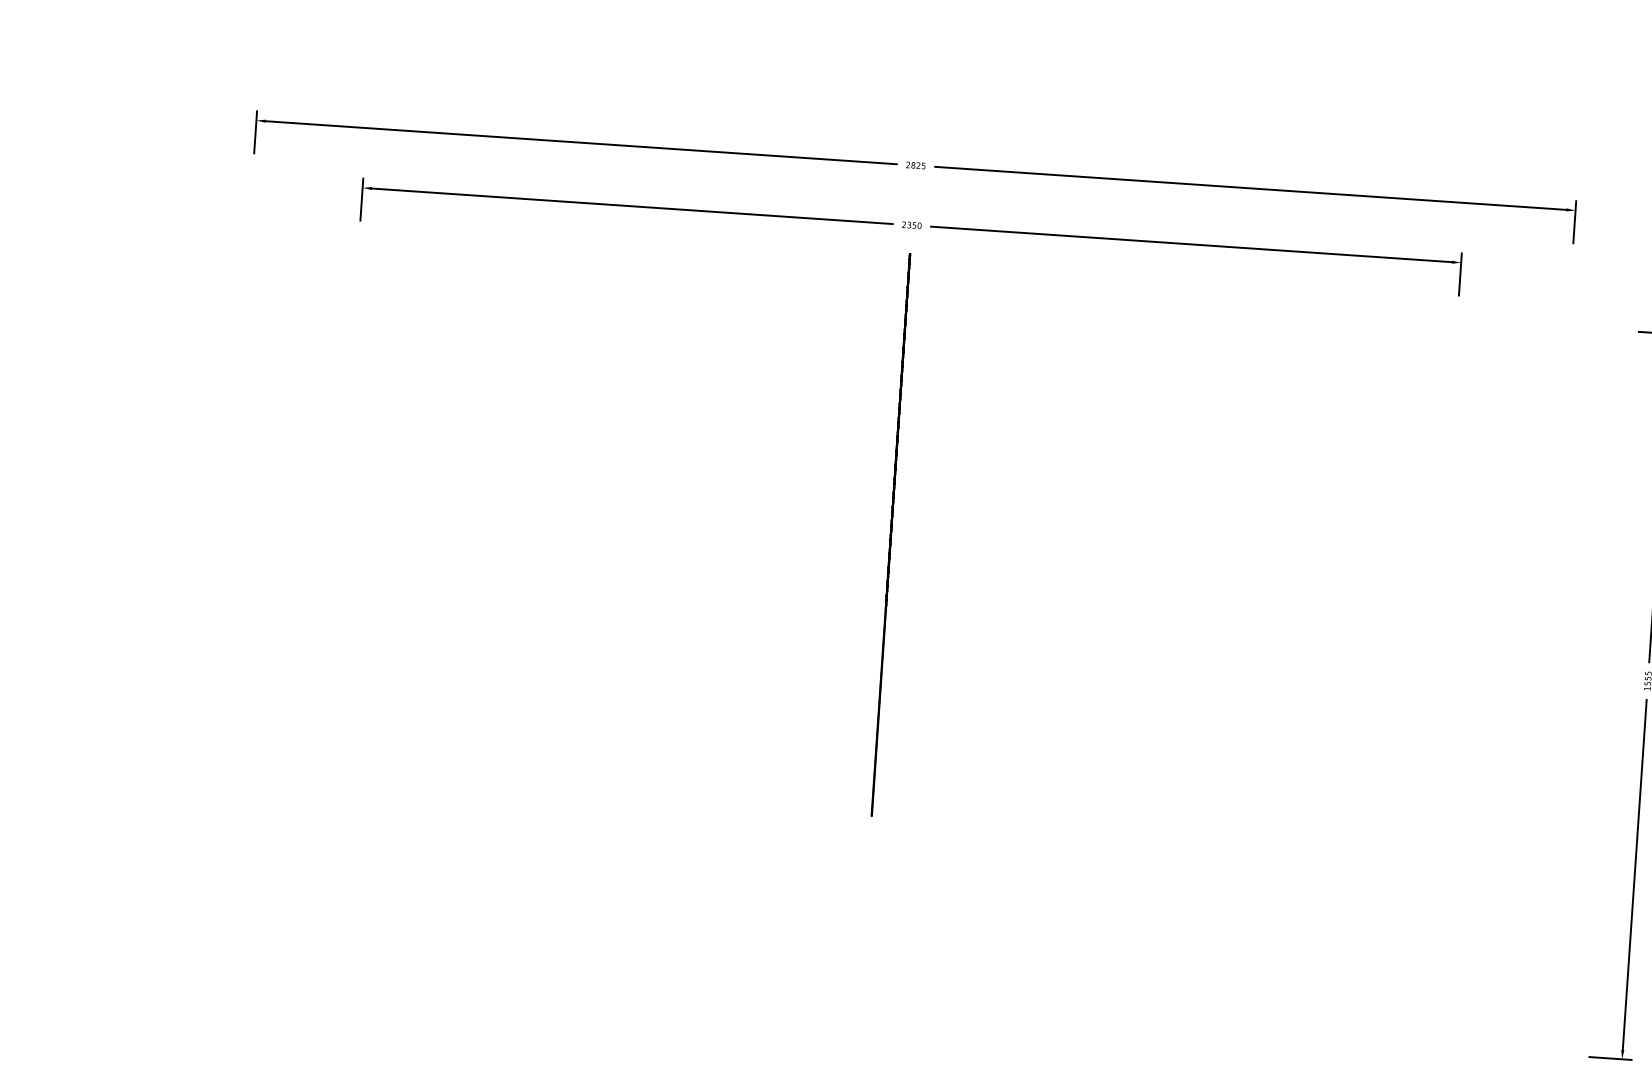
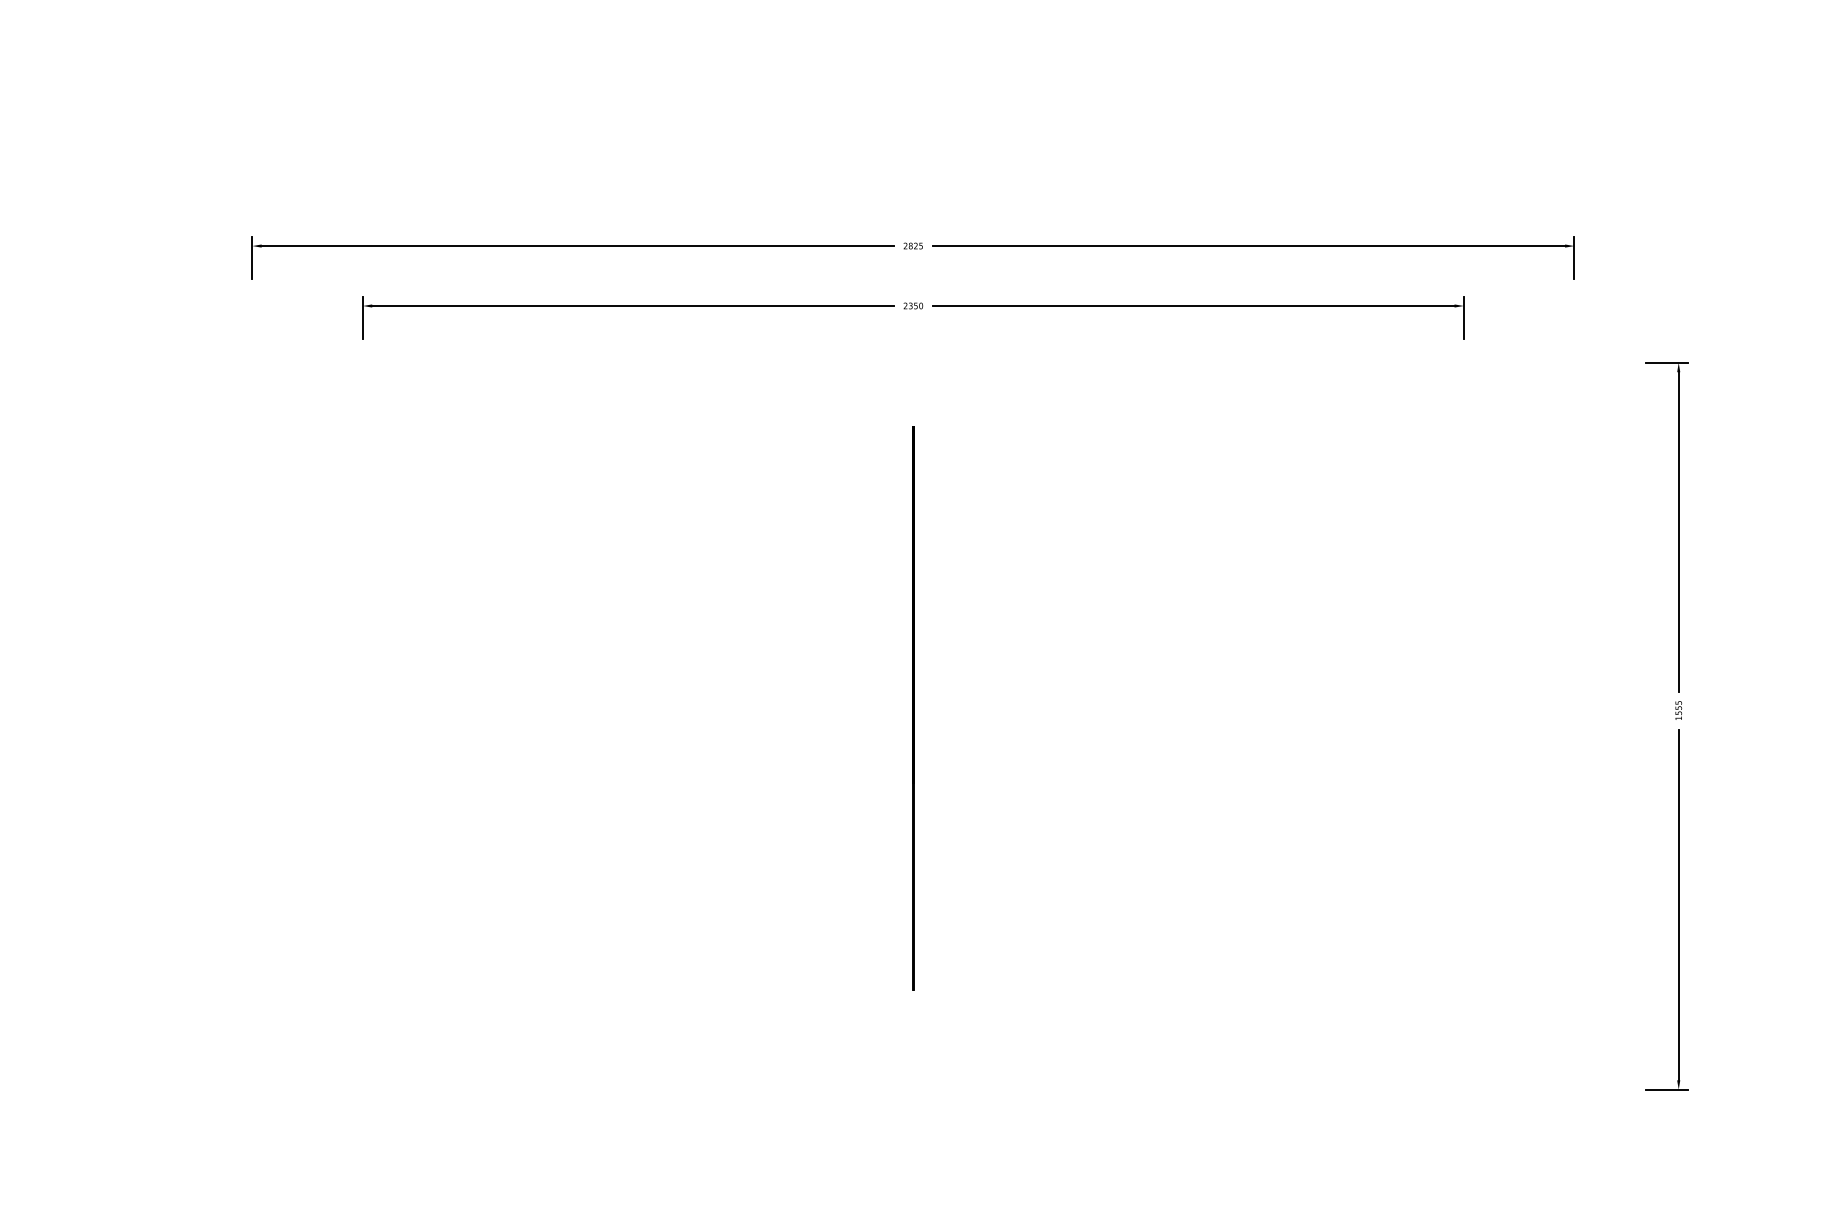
line: (890, 535) -> (913, 708), moved

